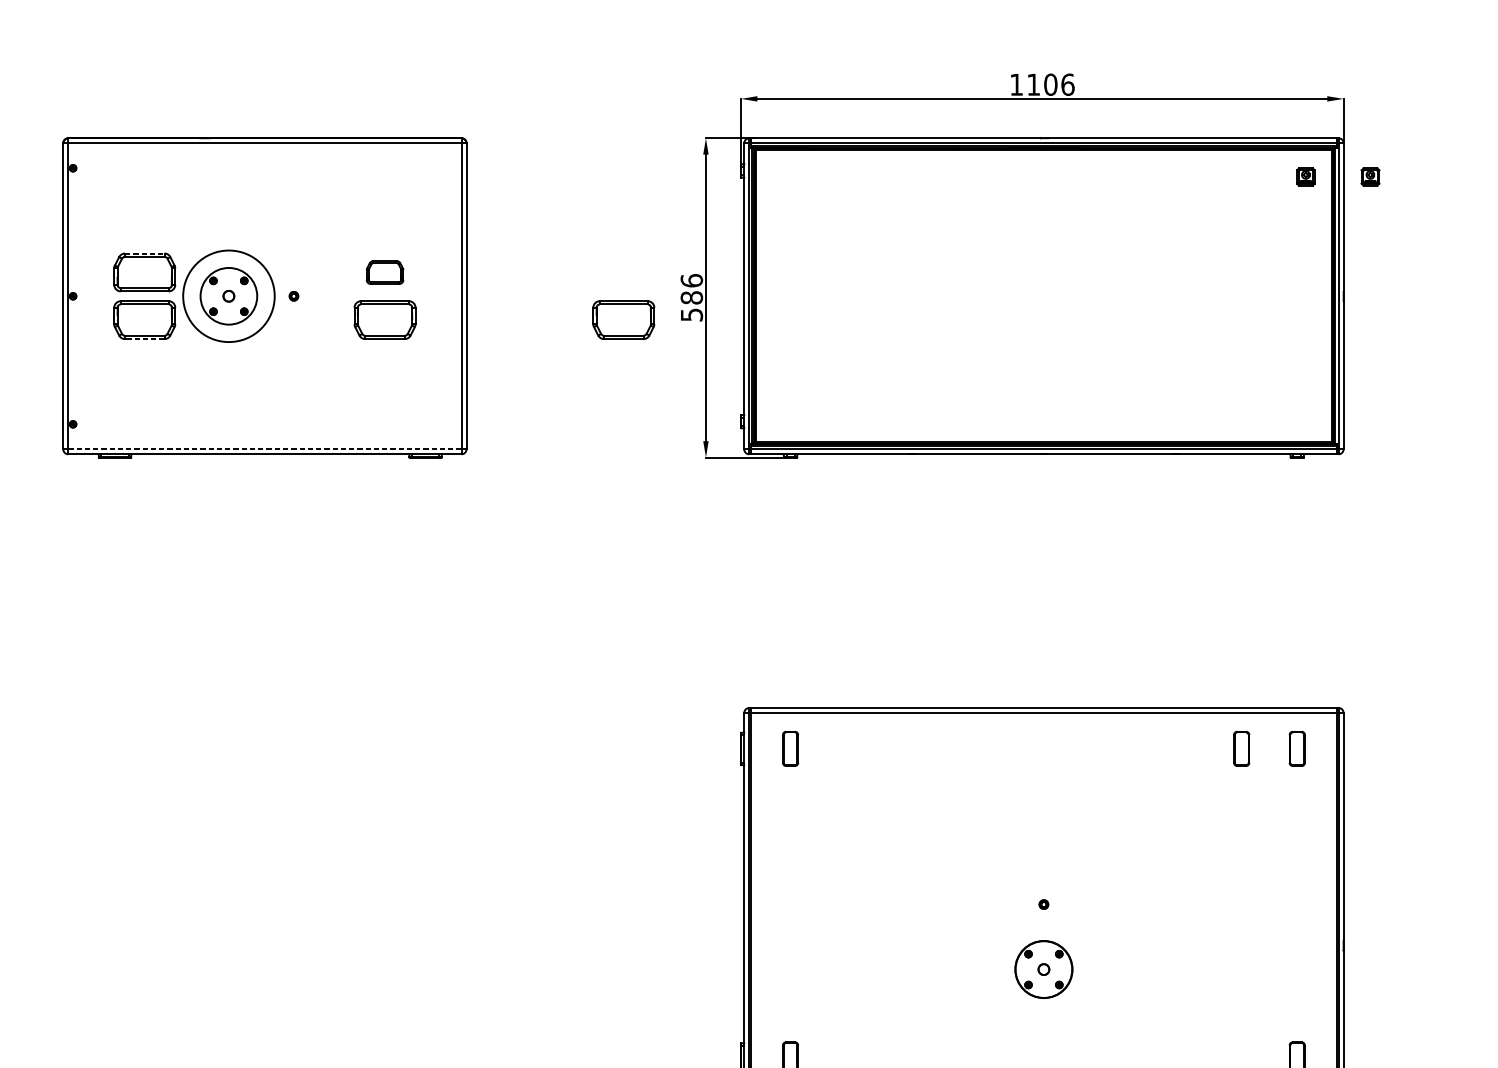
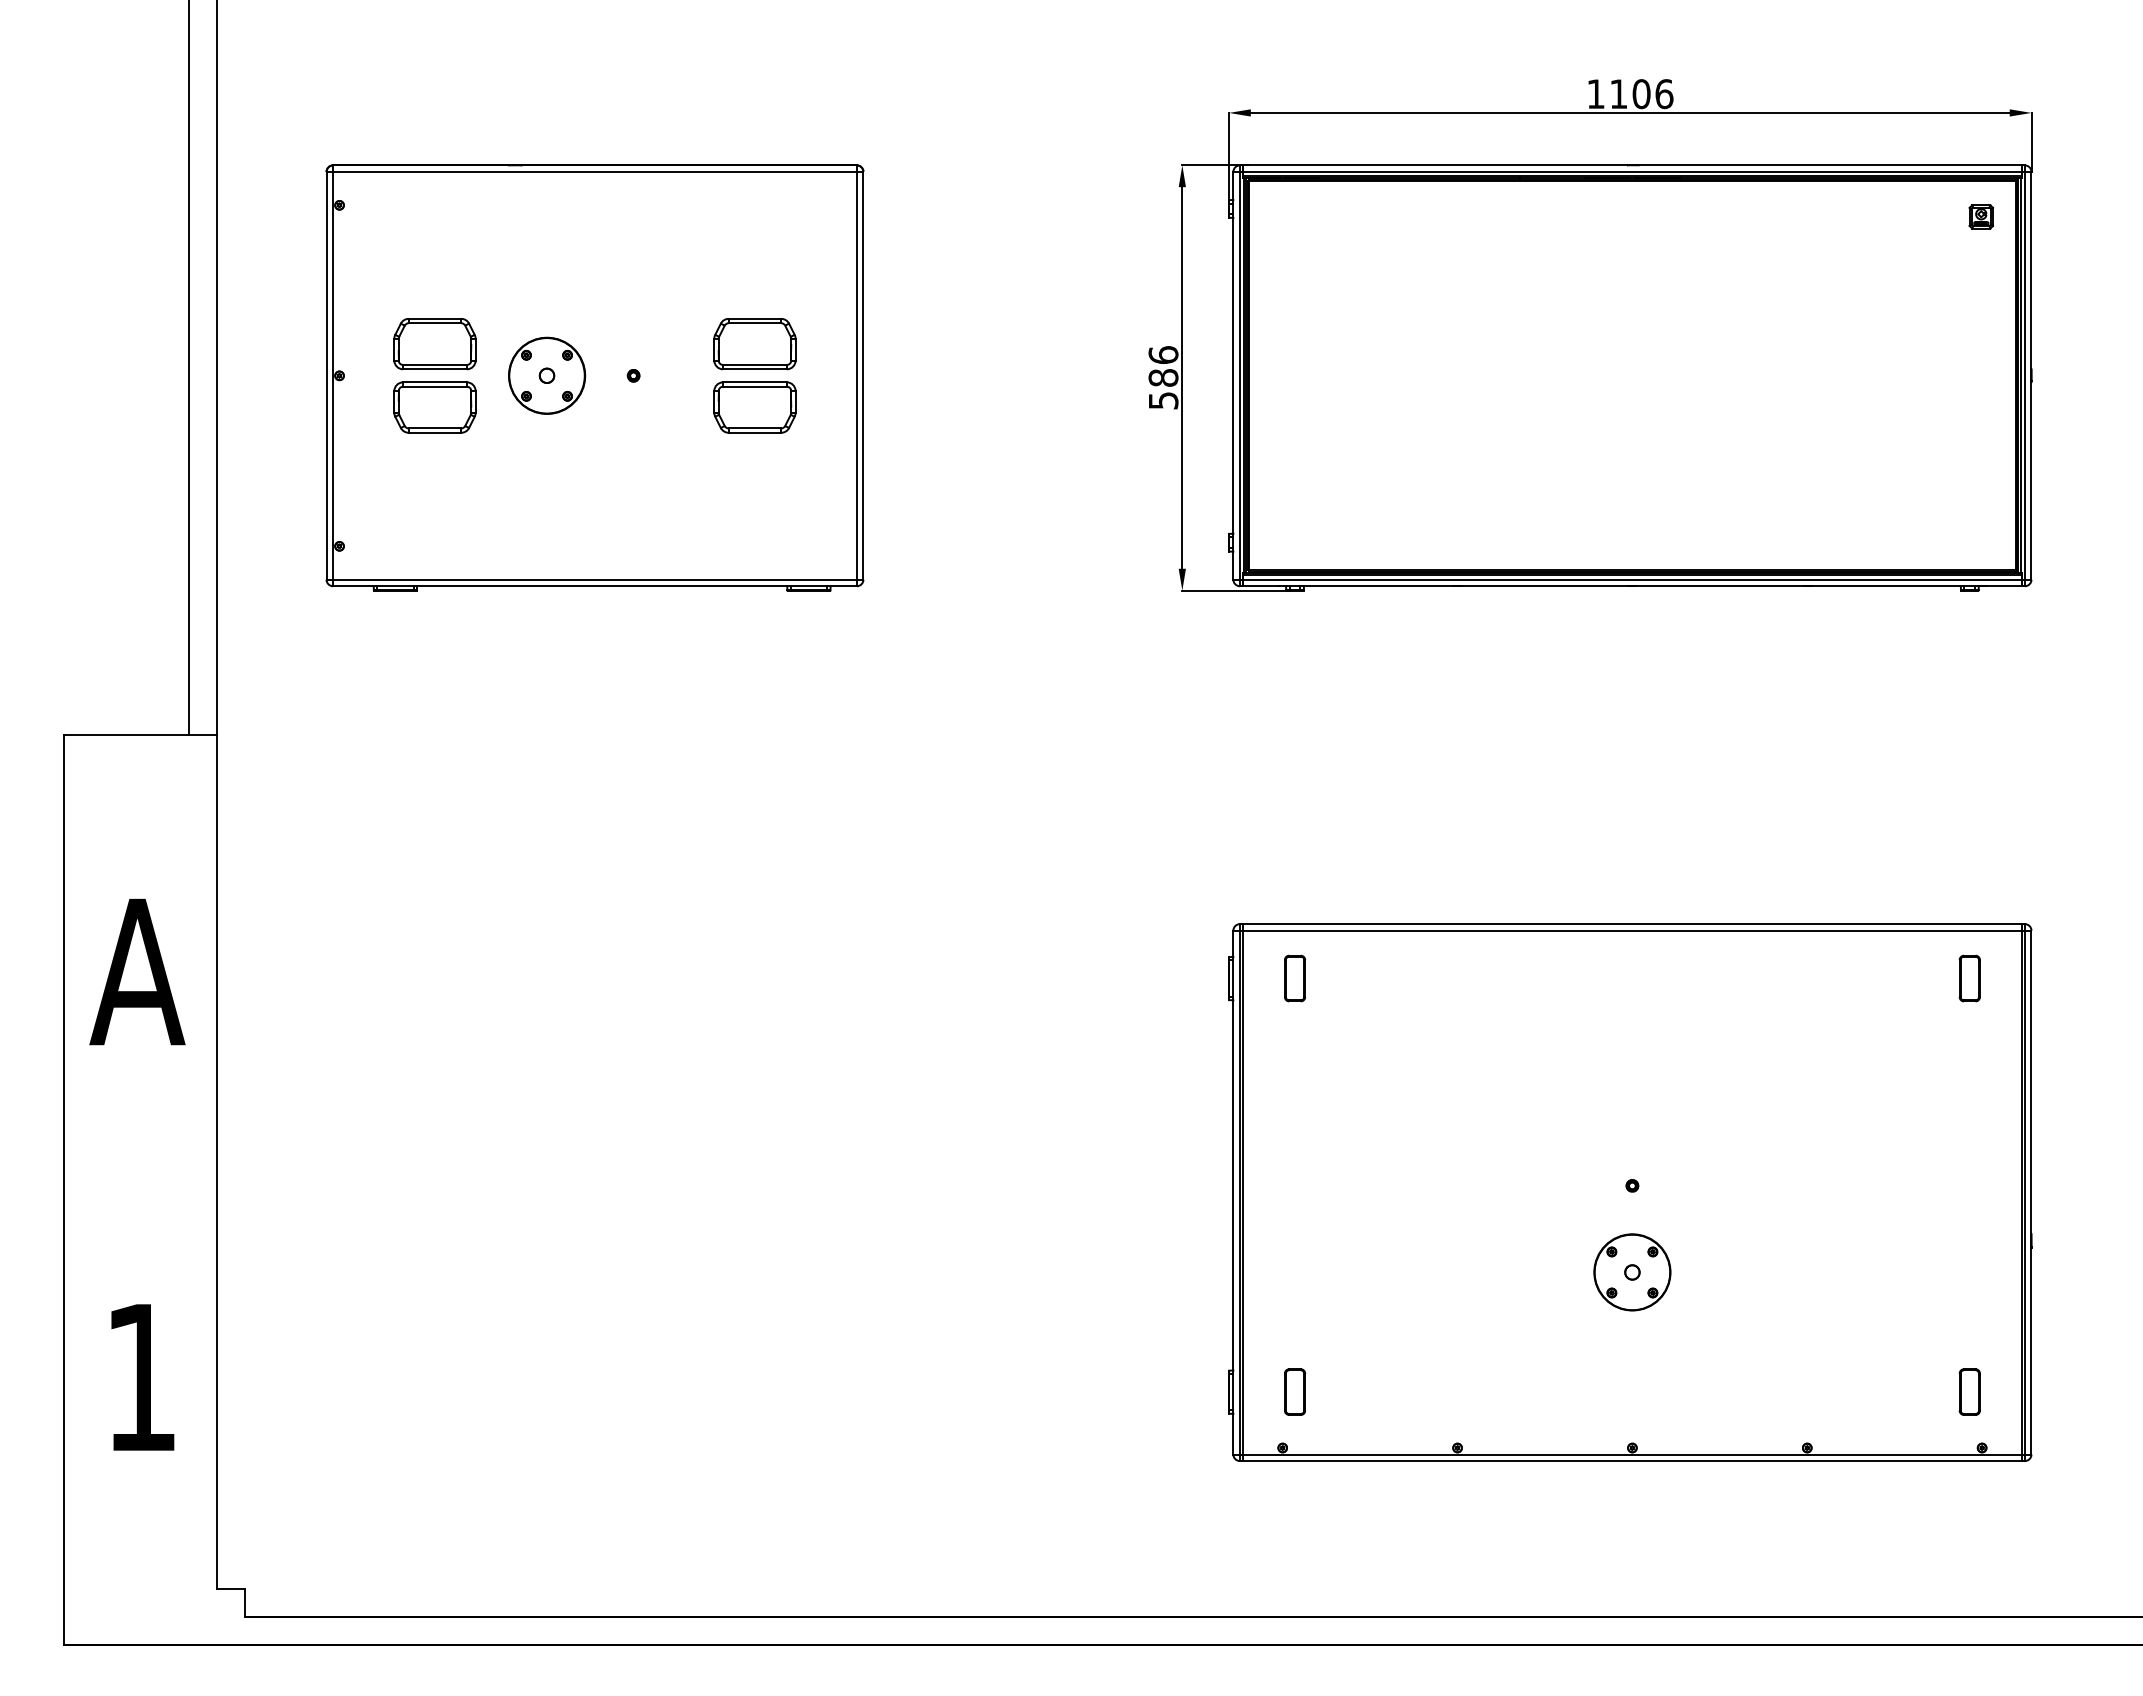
part: (1369, 176) -> (2066, 216), removed
line: (145, 253) -> (435, 318), dashed -> solid
part: (384, 272) -> (754, 344), size x1.67
circle: (229, 296) -> (547, 375), size x0.62
part: (623, 320) -> (1072, 407), removed
line: (144, 338) -> (434, 432), dashed -> solid
line: (264, 449) -> (594, 579), dashed -> solid
part: (1241, 748) -> (1895, 978), removed

